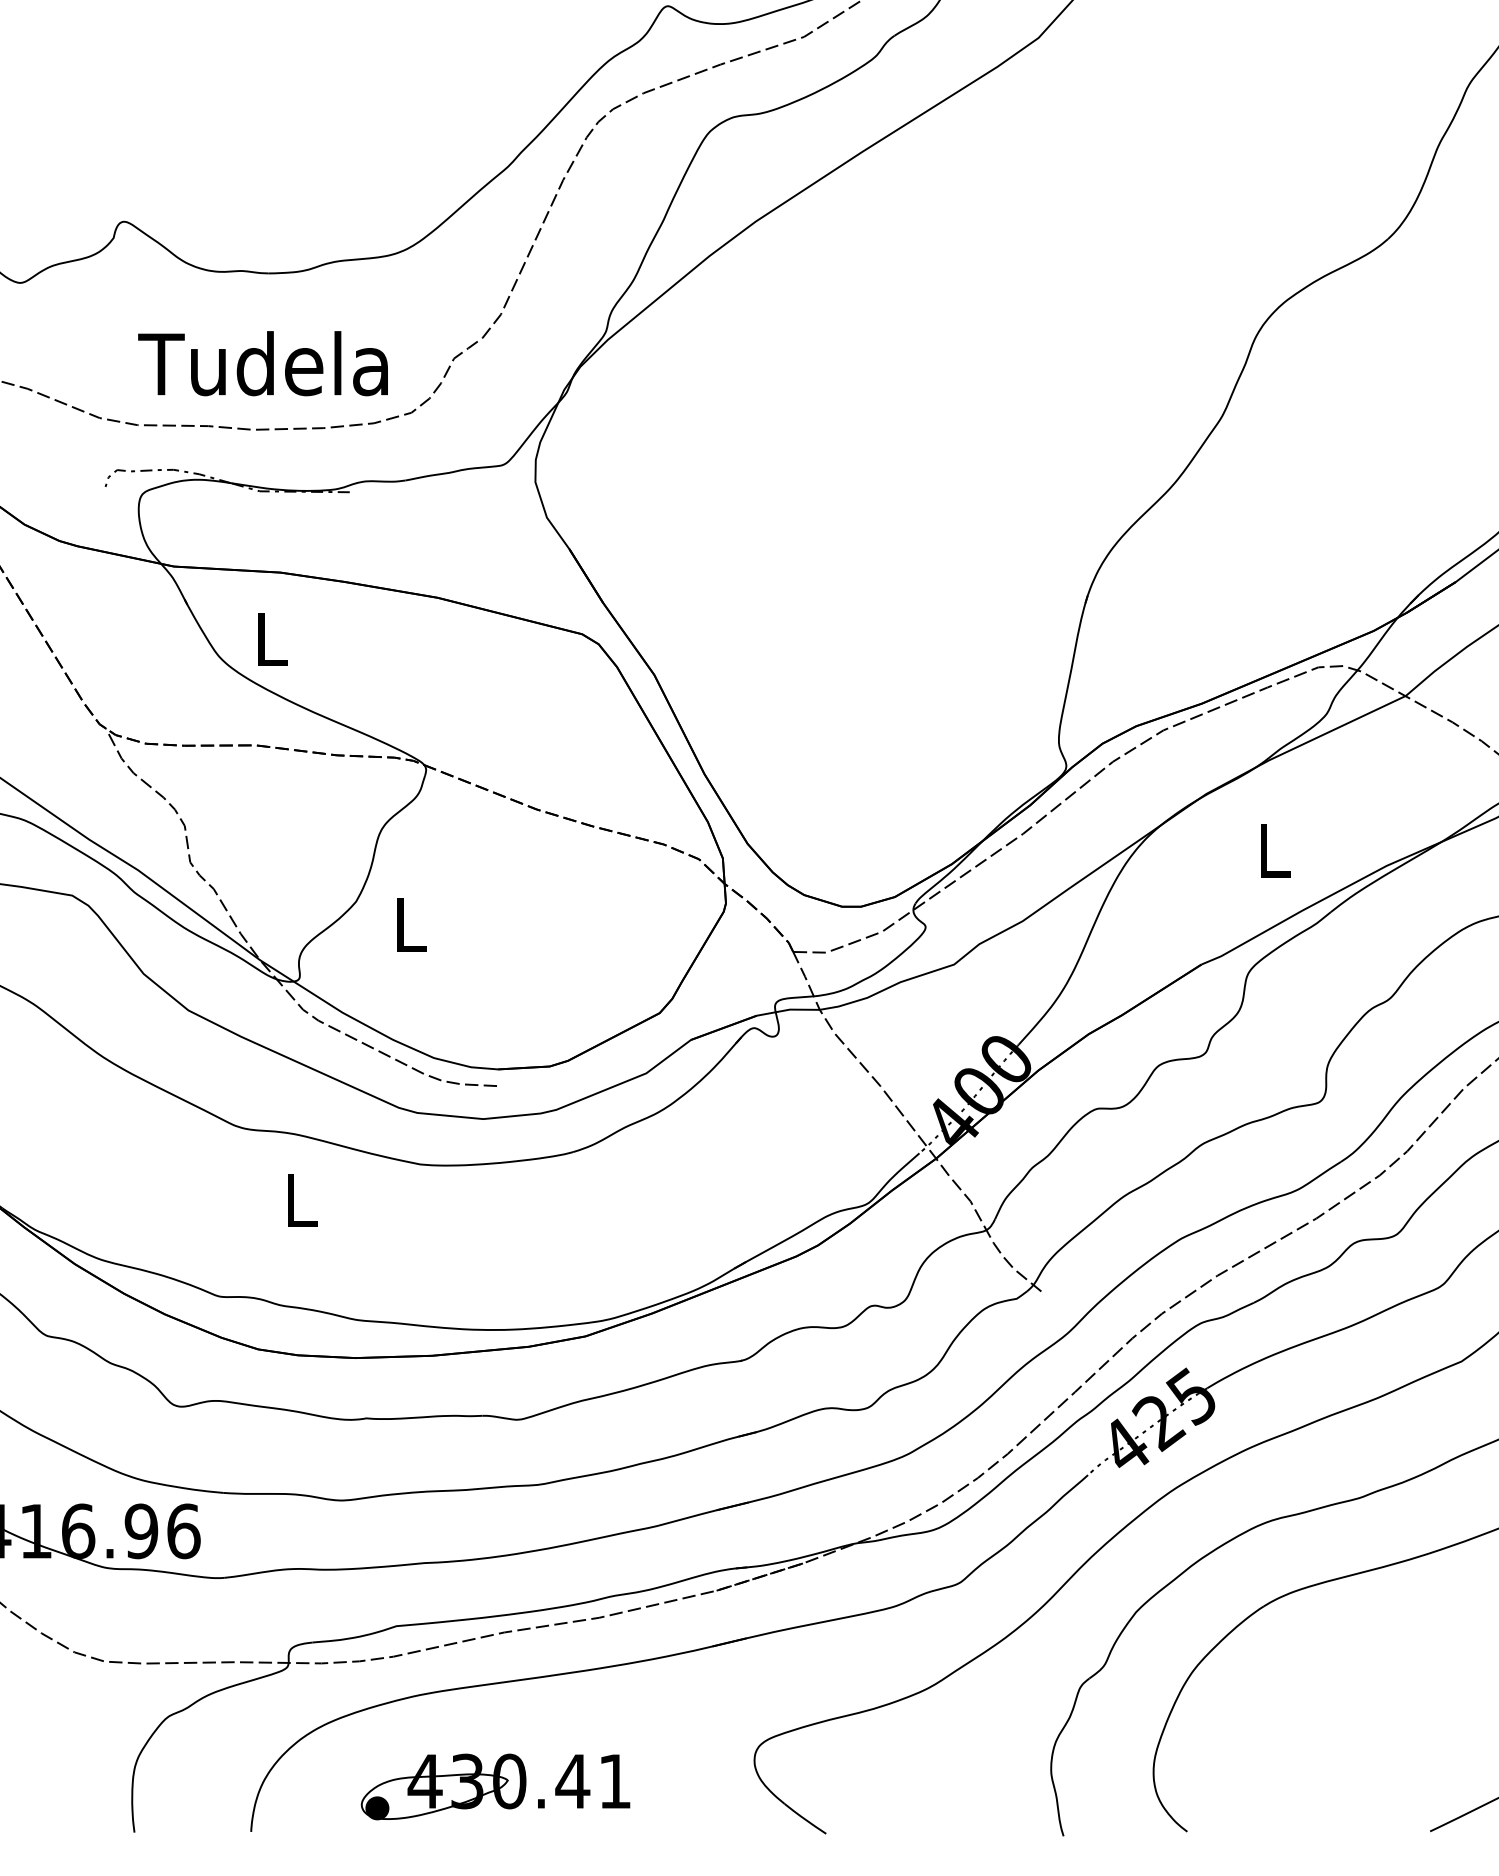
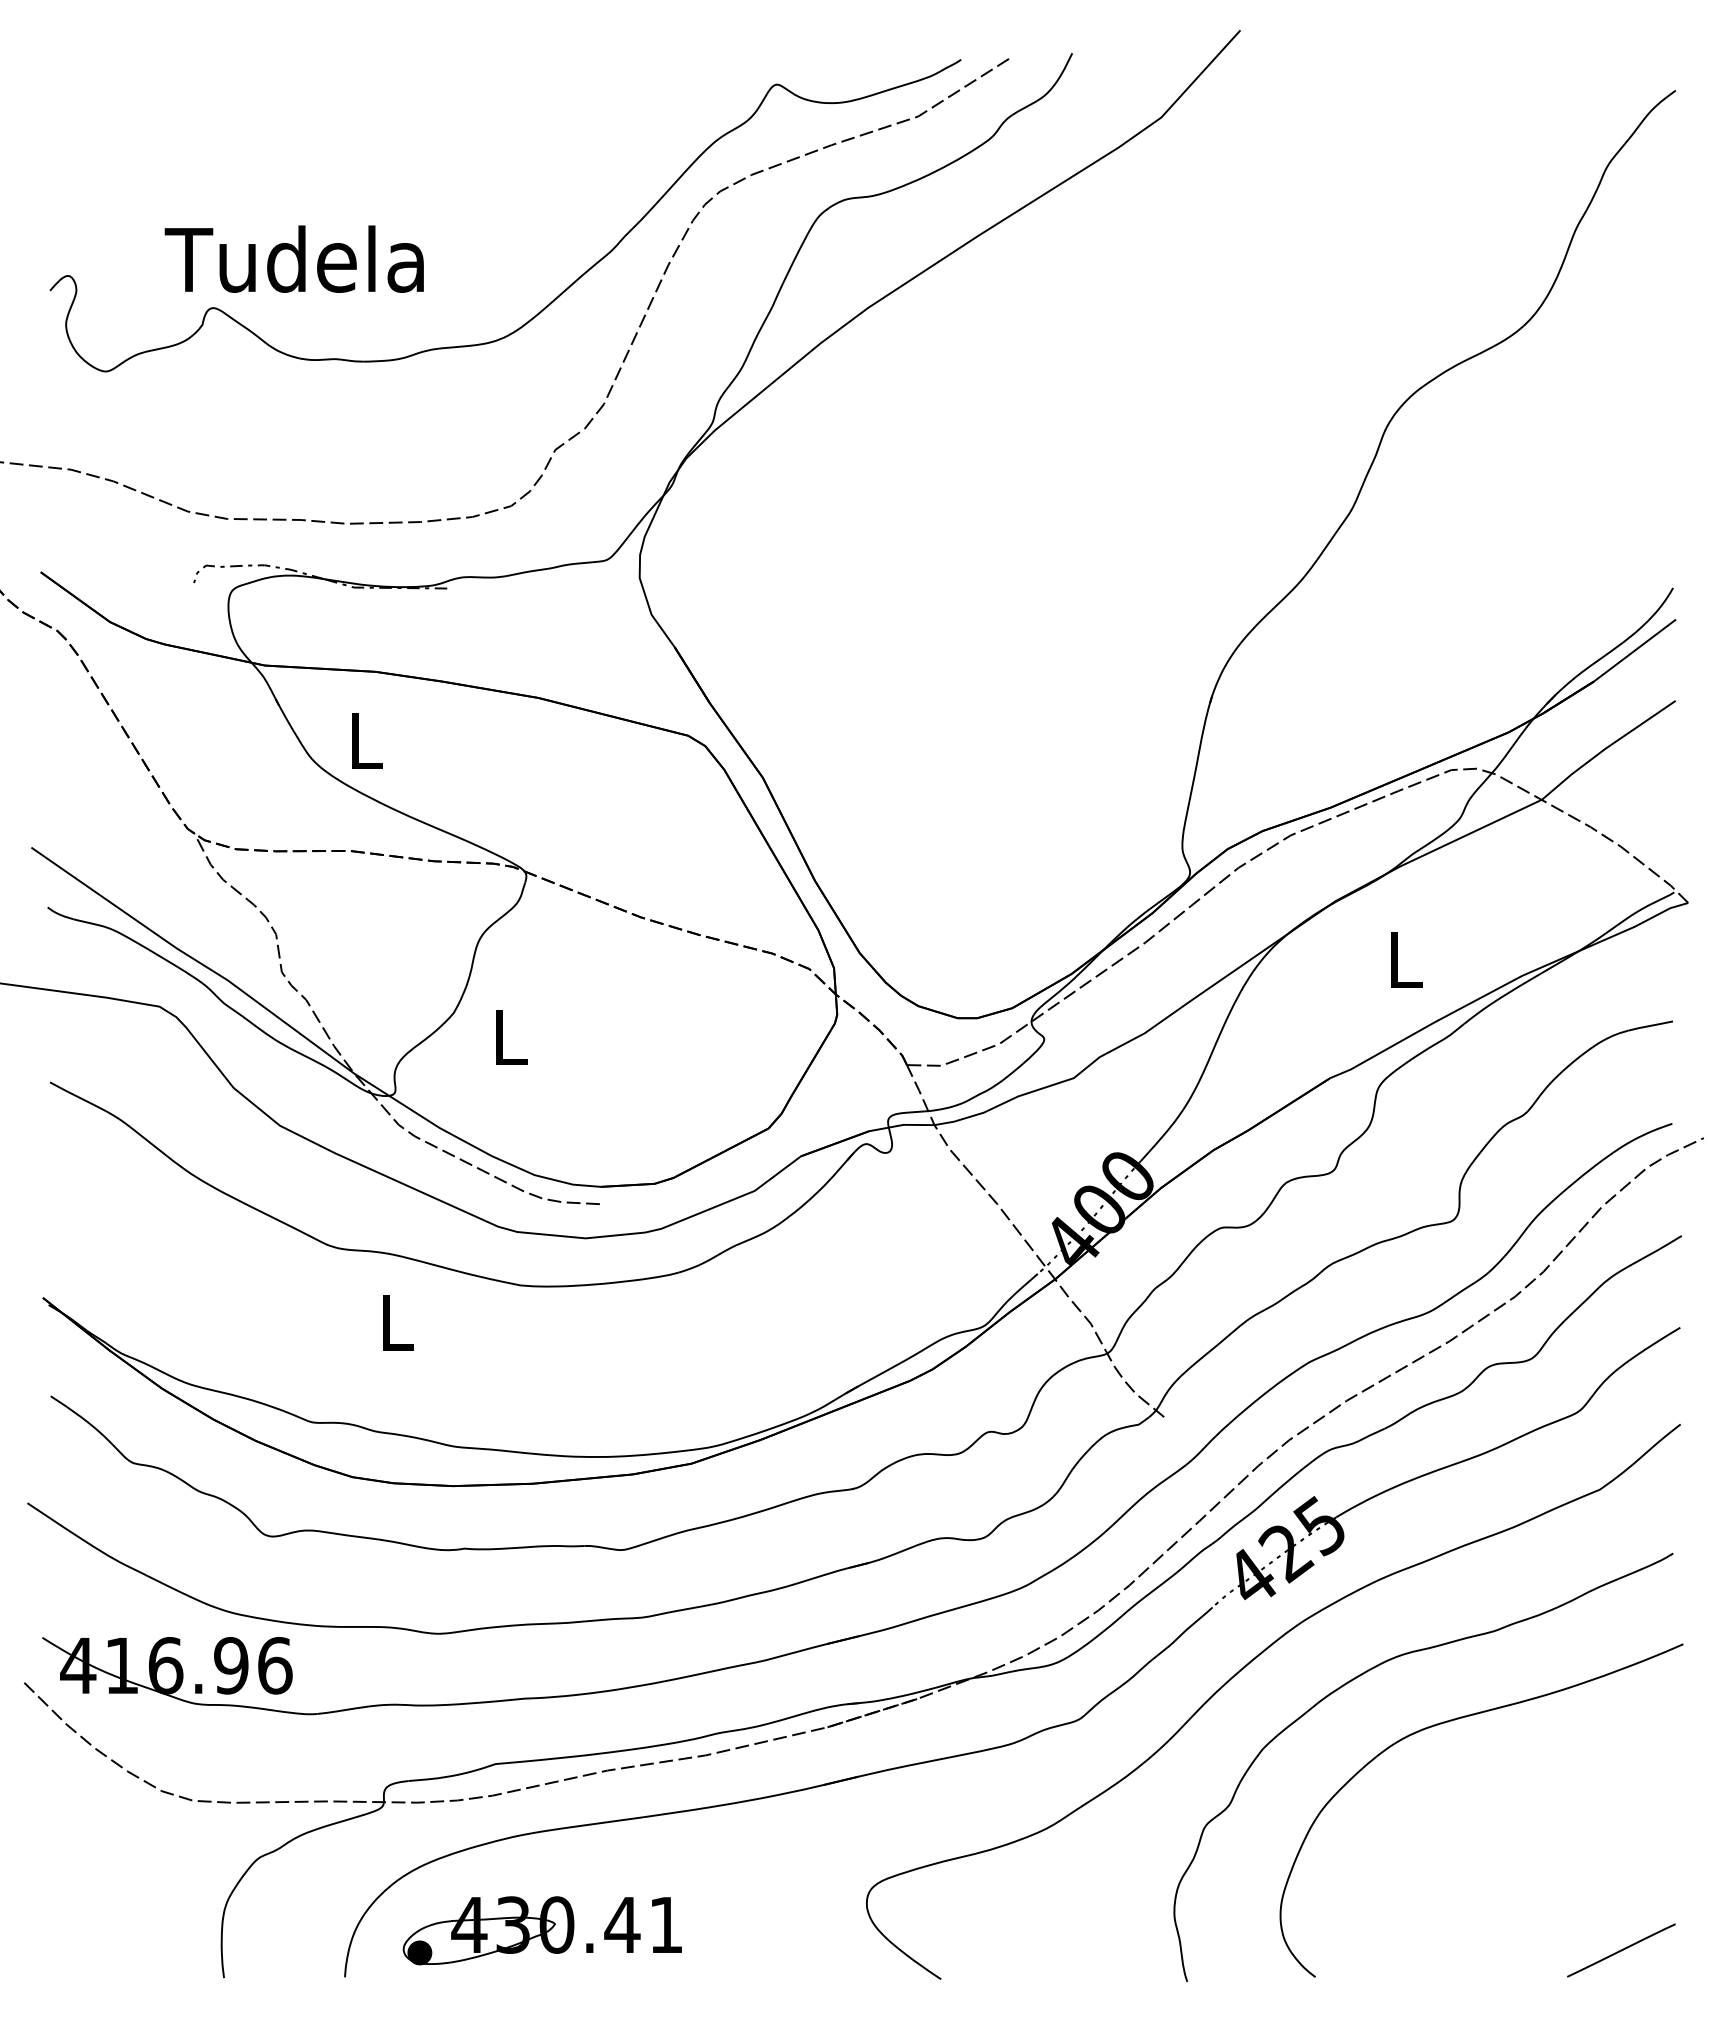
text: (262, 362) -> (293, 258), moved
part: (494, 1786) -> (541, 1930), moved

